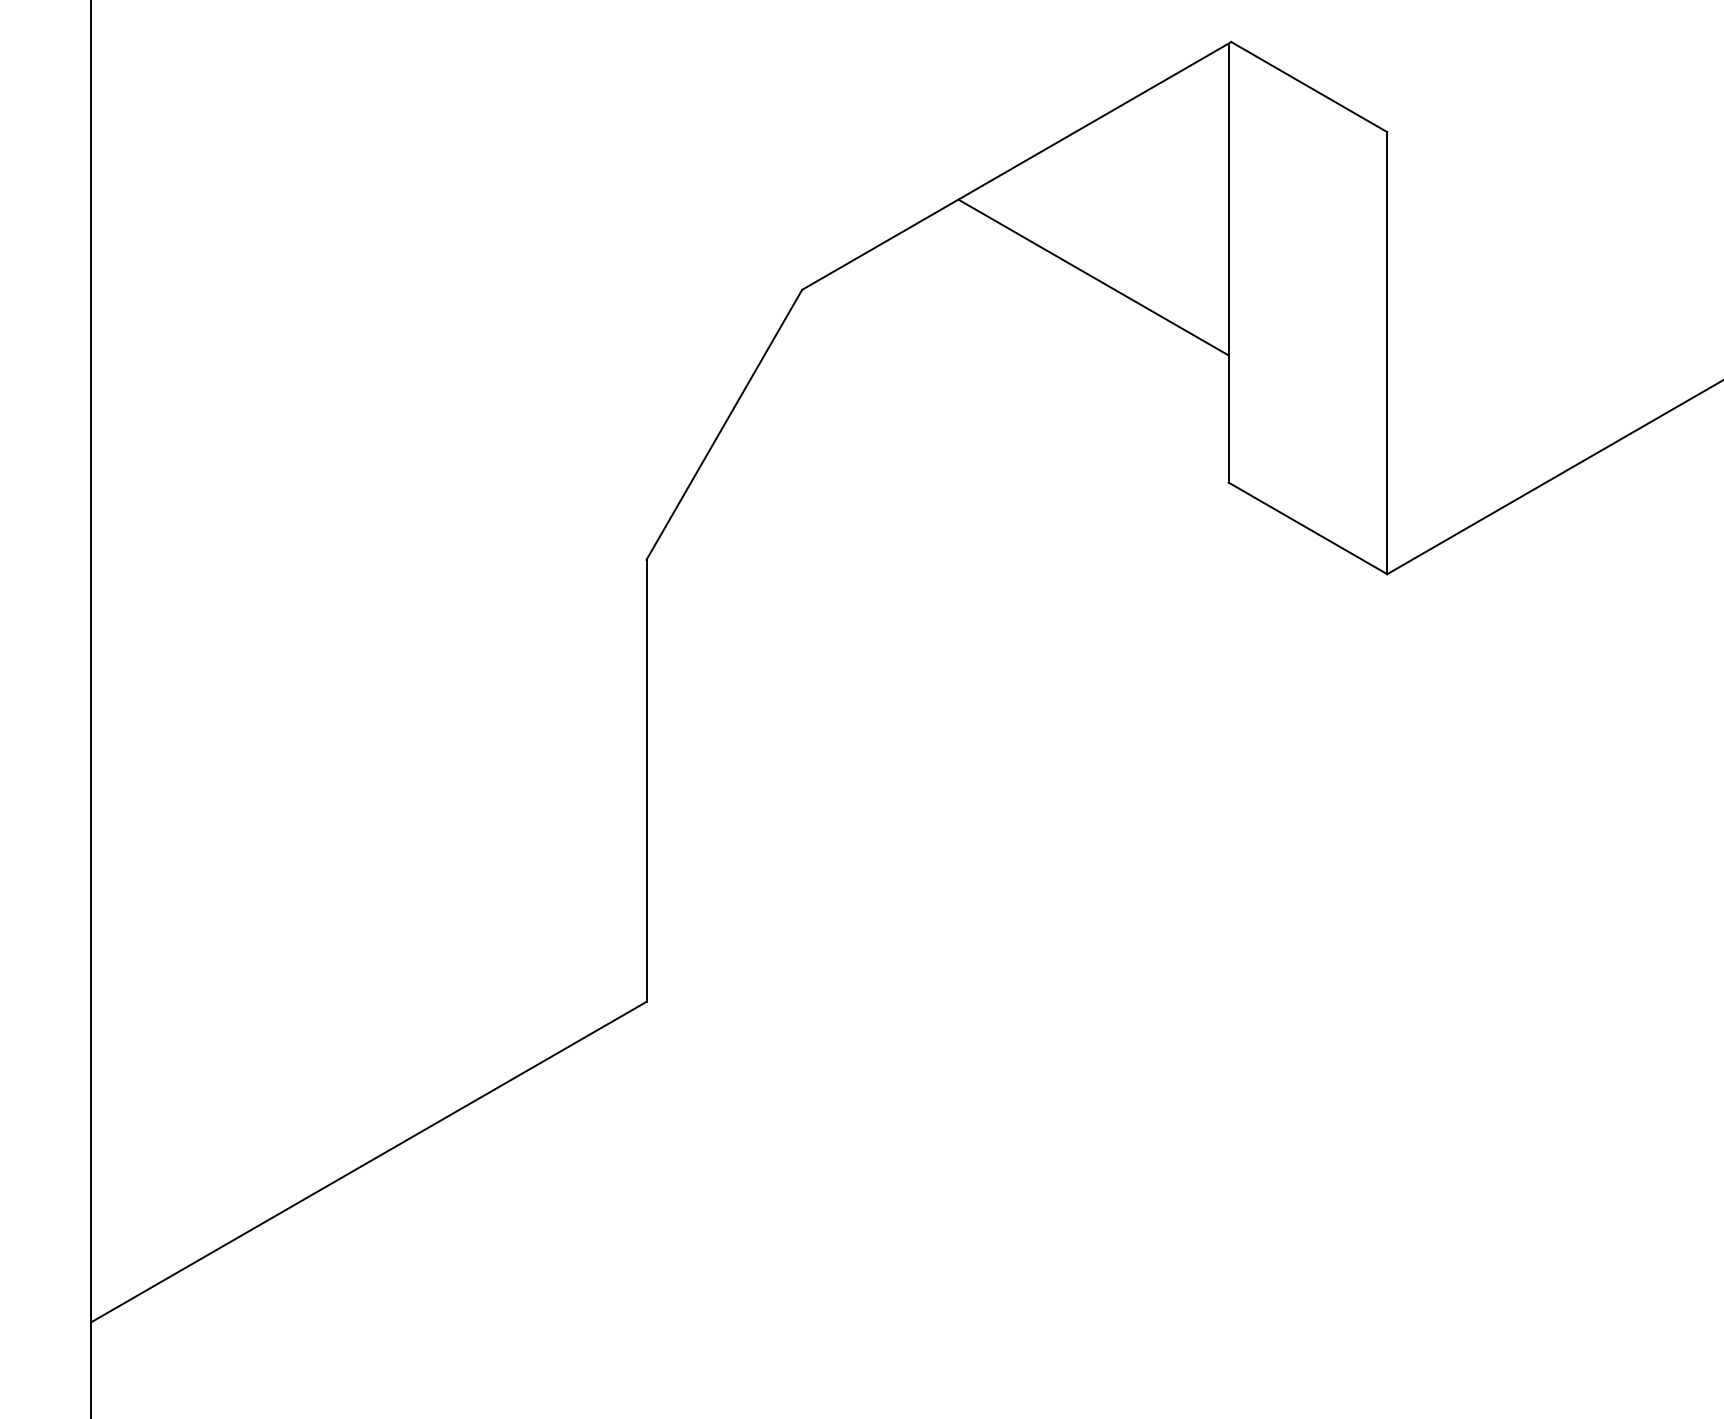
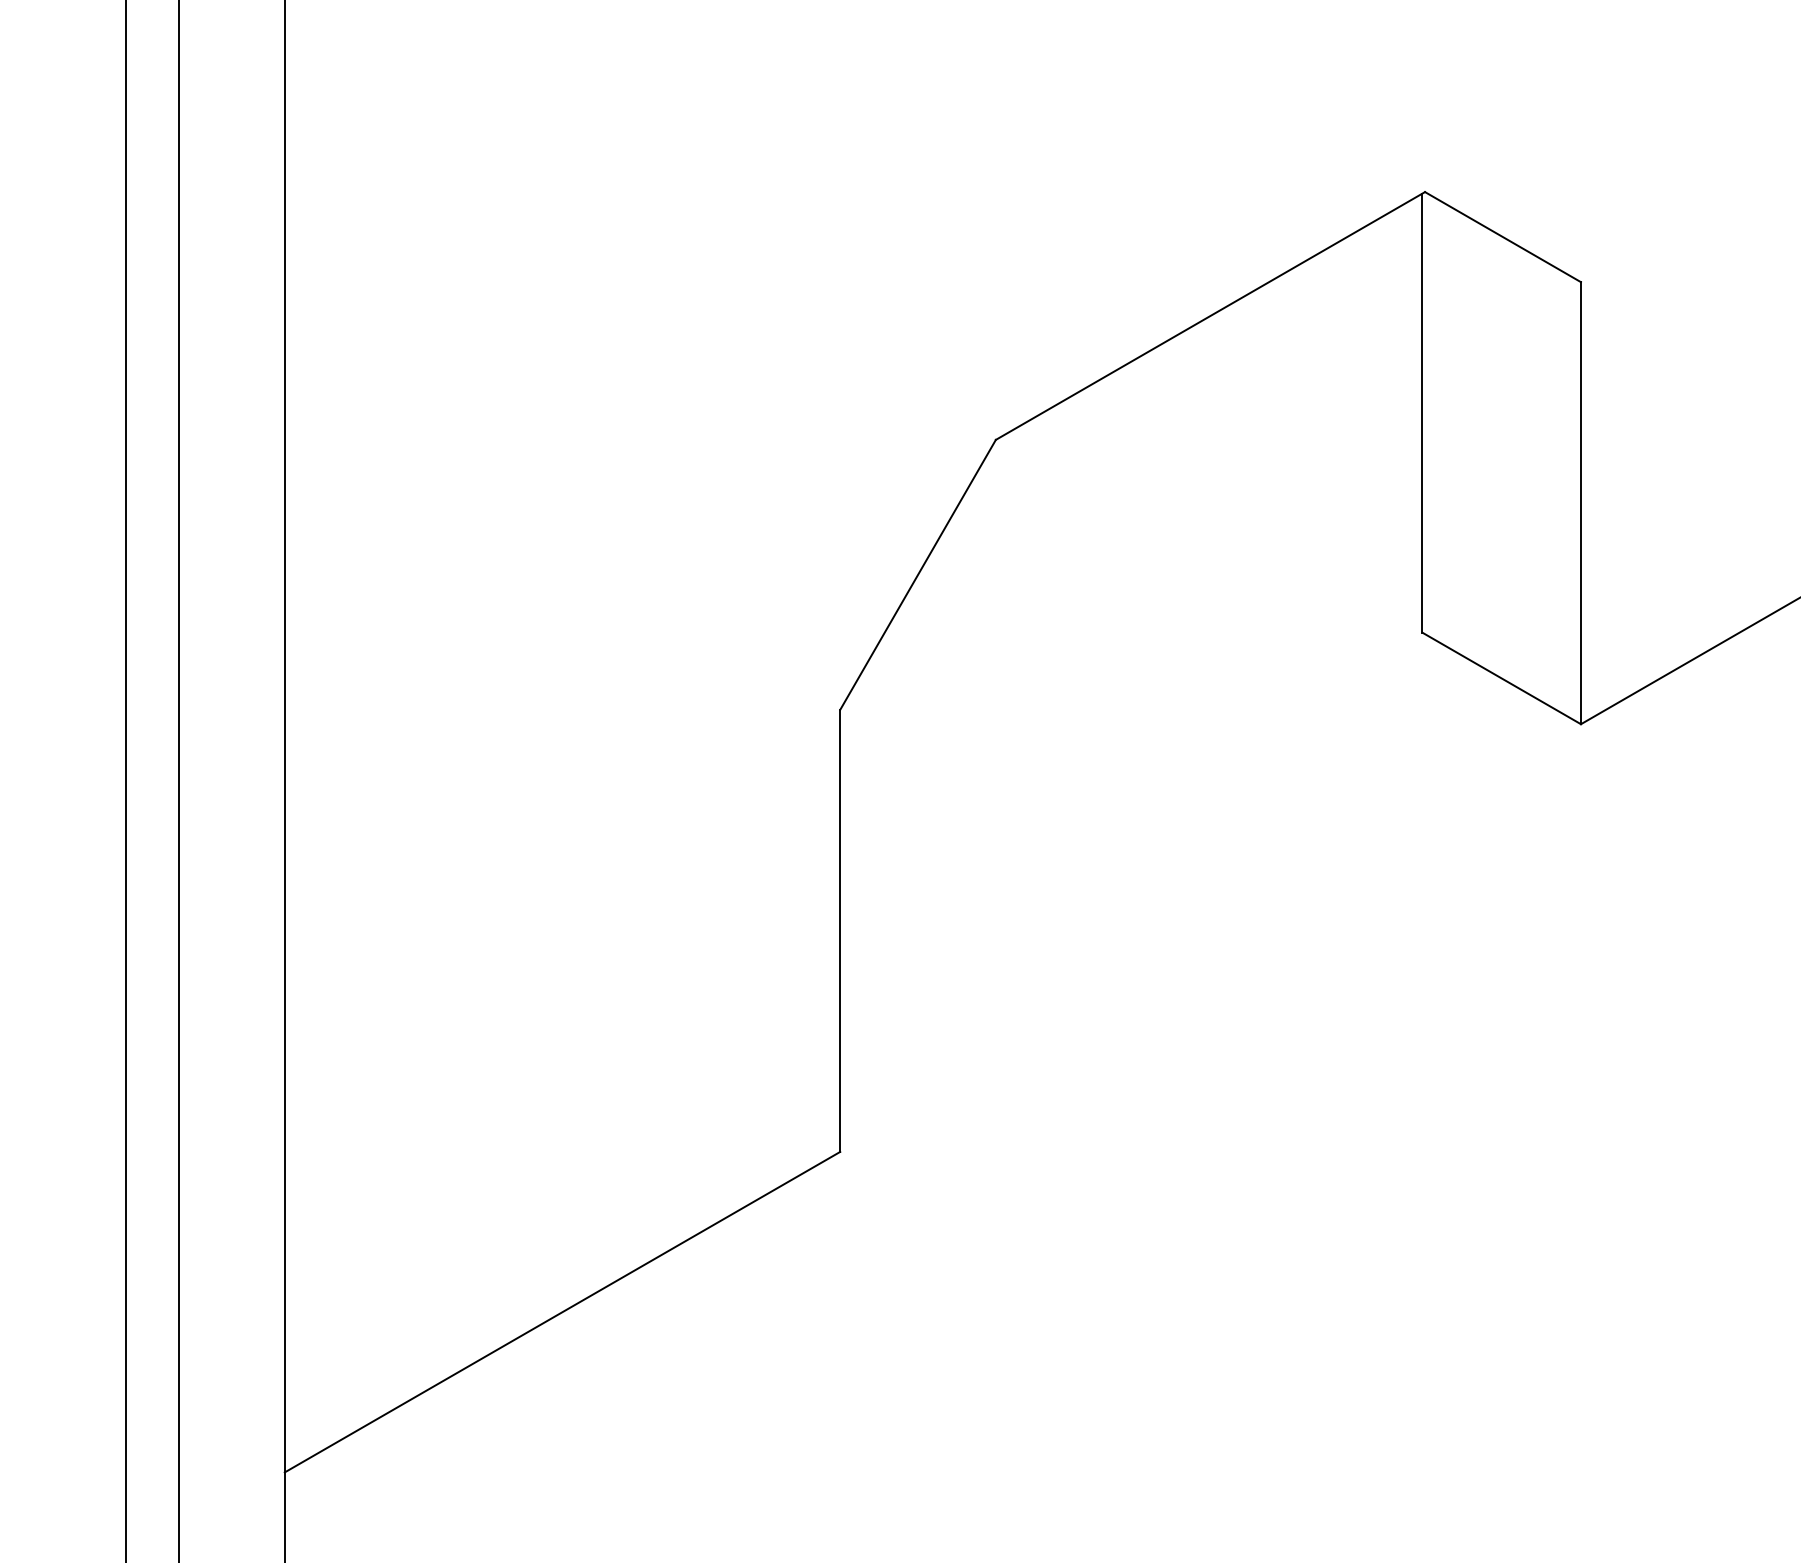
line: (1093, 277) -> (1287, 427), removed

